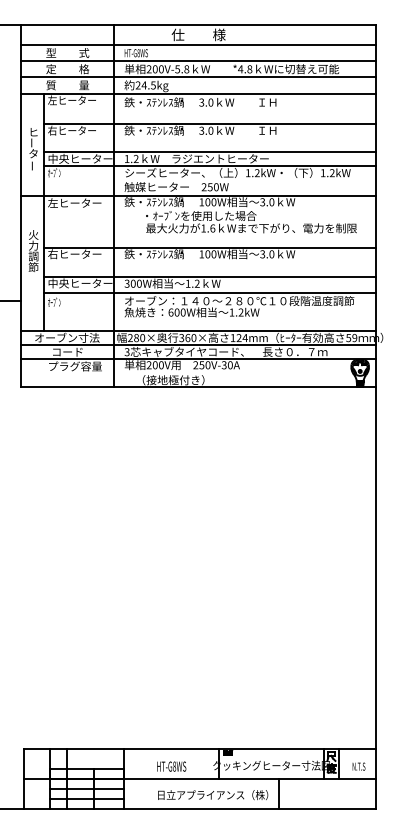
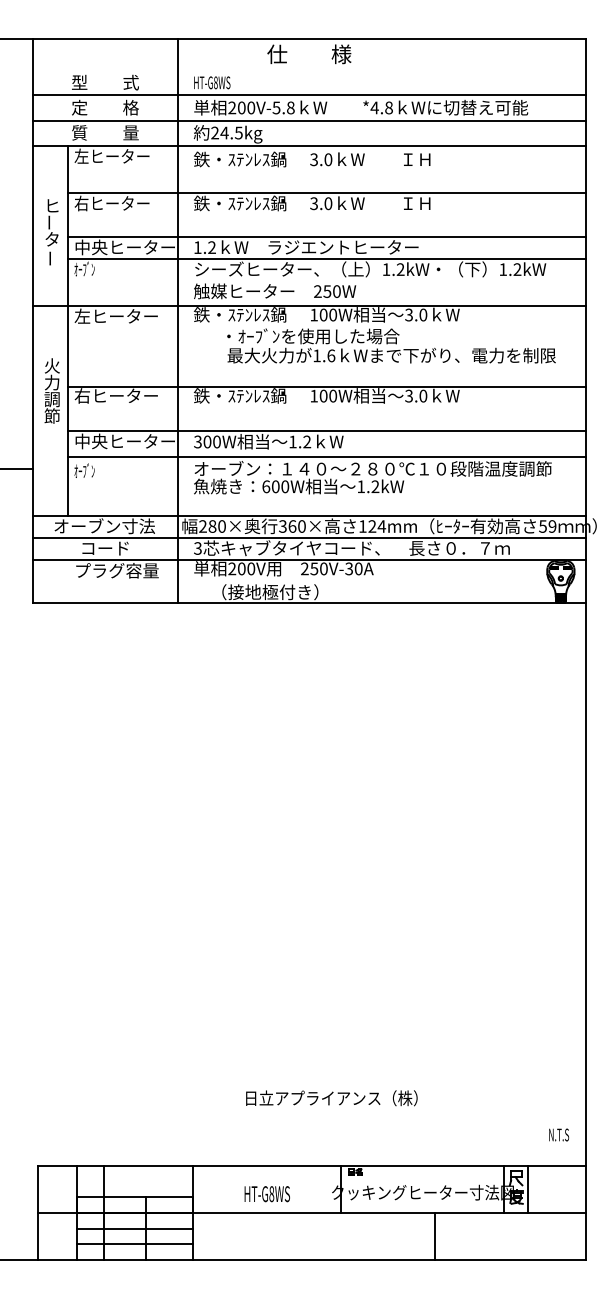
line: (198, 45) -> (309, 70), removed
text: (358, 766) -> (558, 1134), moved
text: (213, 795) -> (332, 1098), moved

